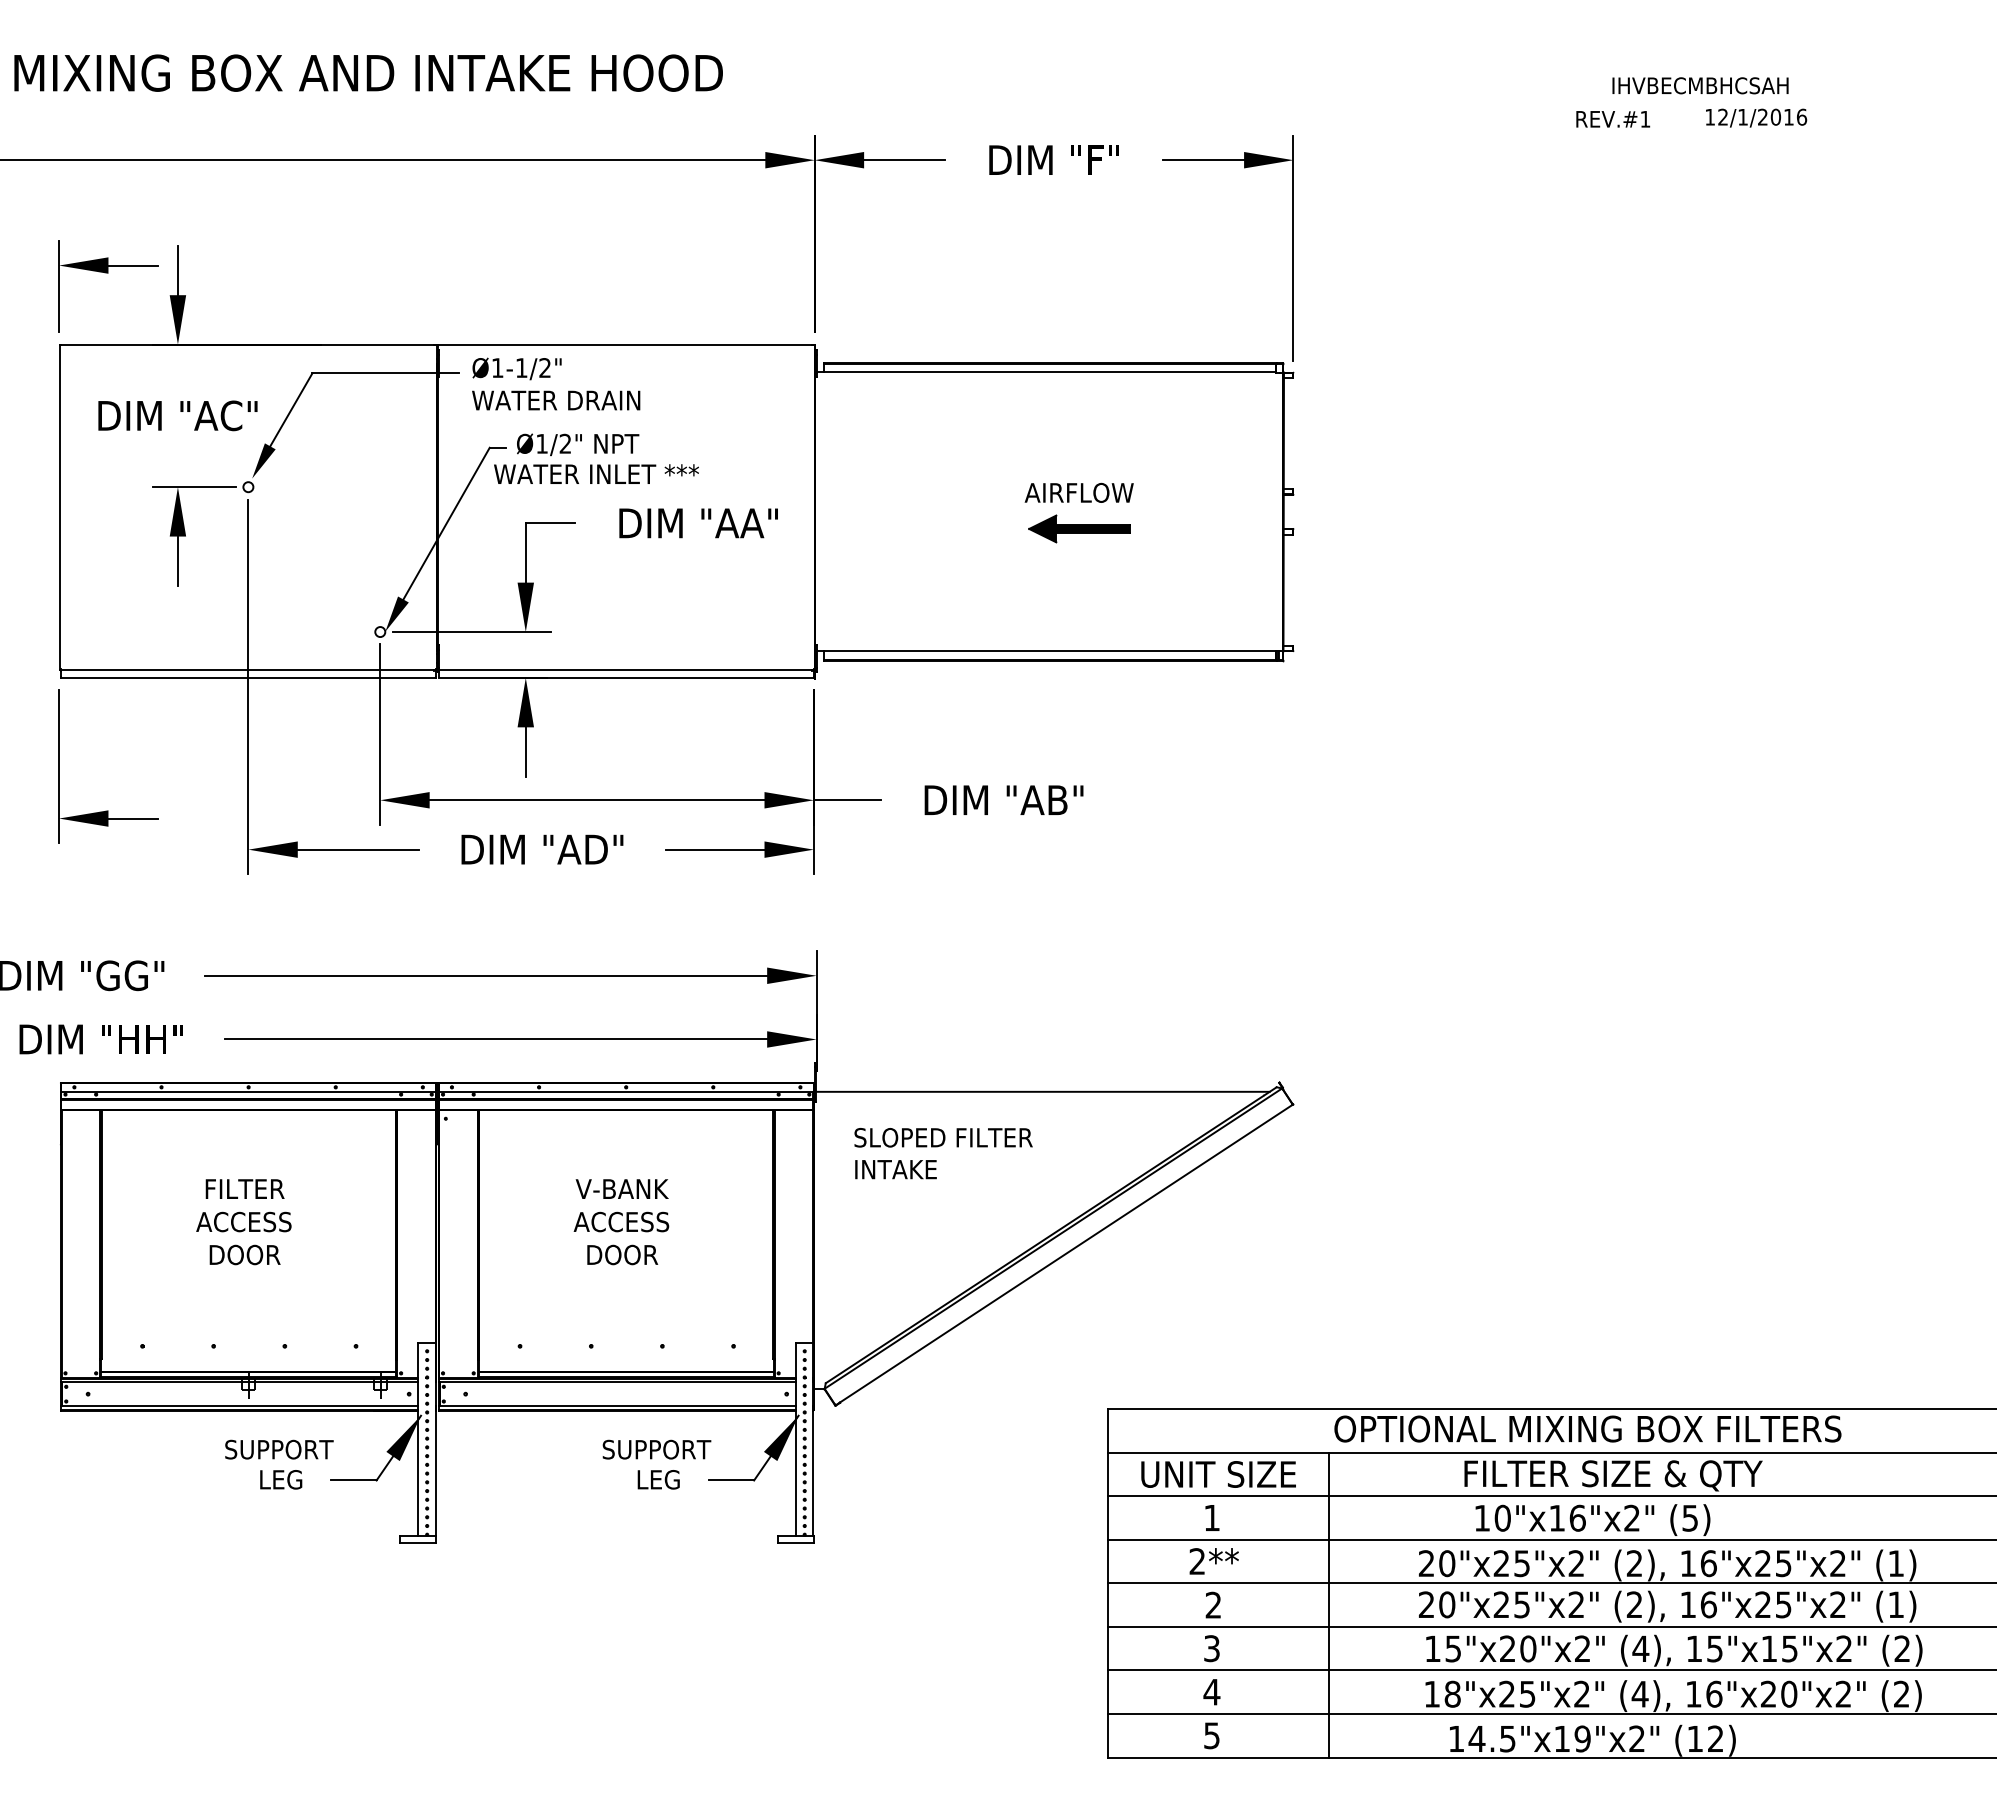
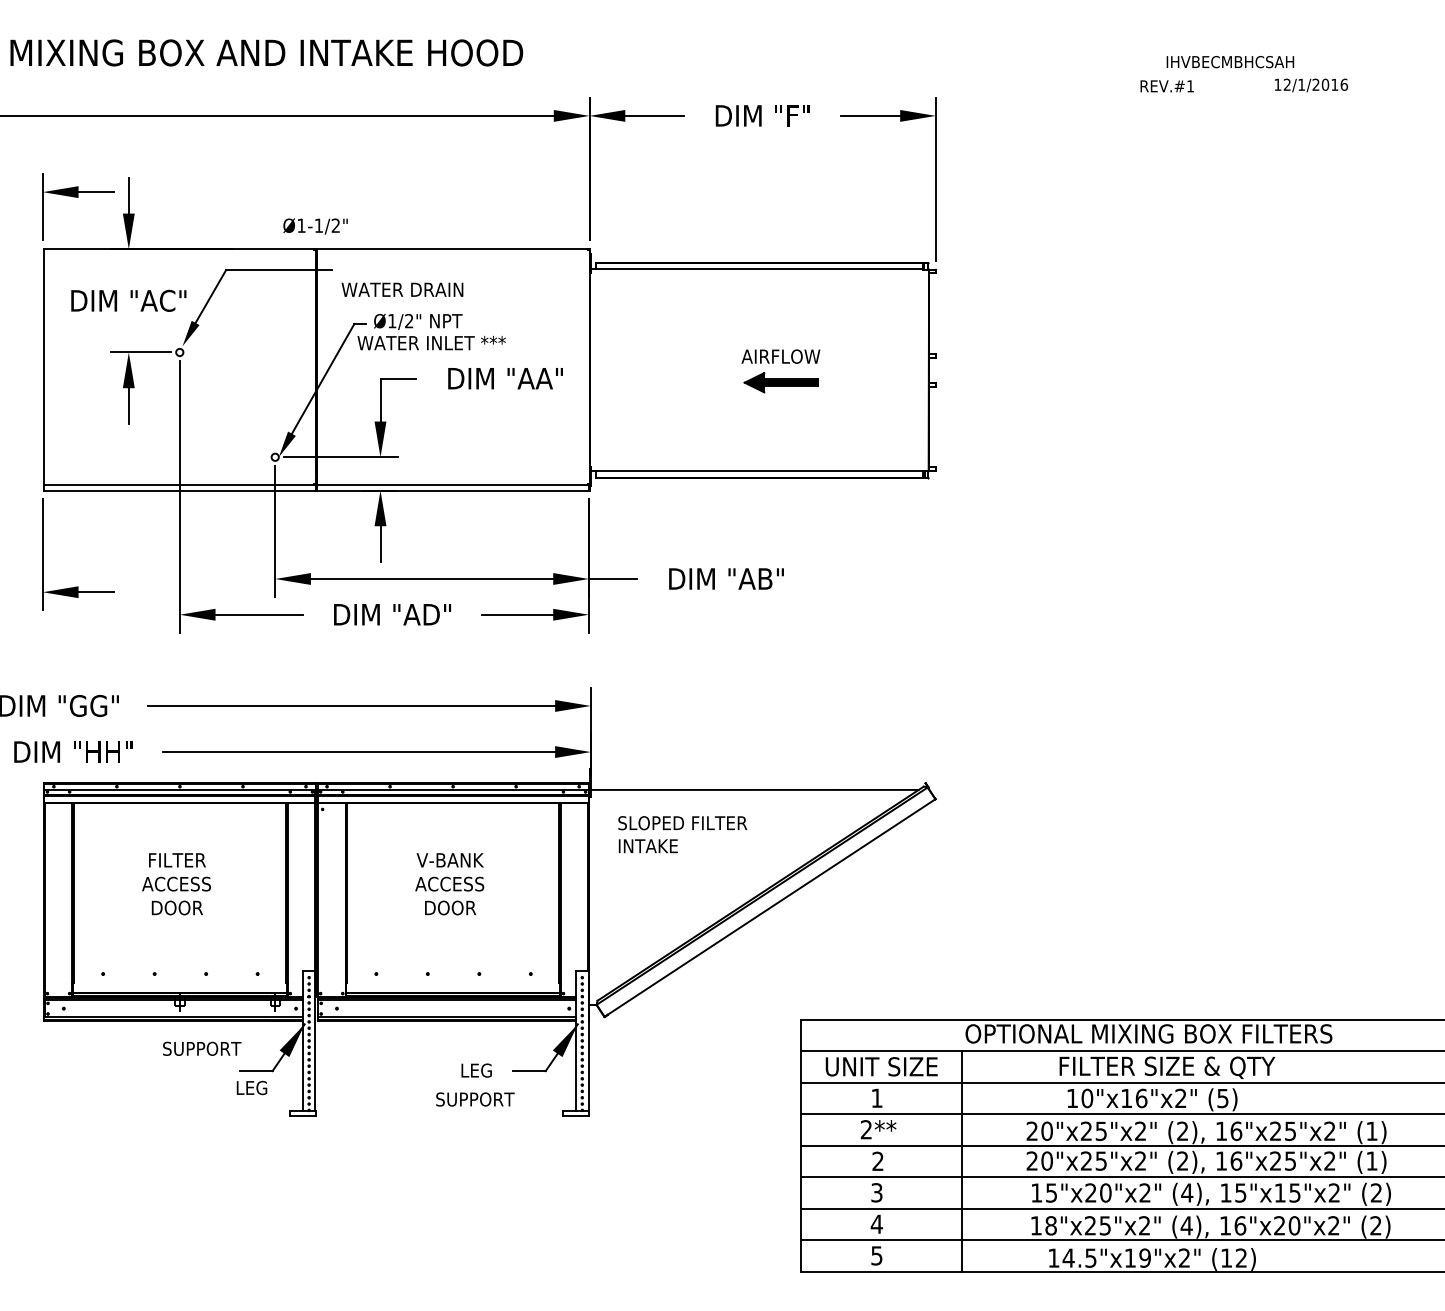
text: (1756, 117) -> (1311, 85), moved
text: (516, 368) -> (315, 226), moved
text: (656, 1449) -> (475, 1099), moved
text: (281, 1479) -> (252, 1087), moved

